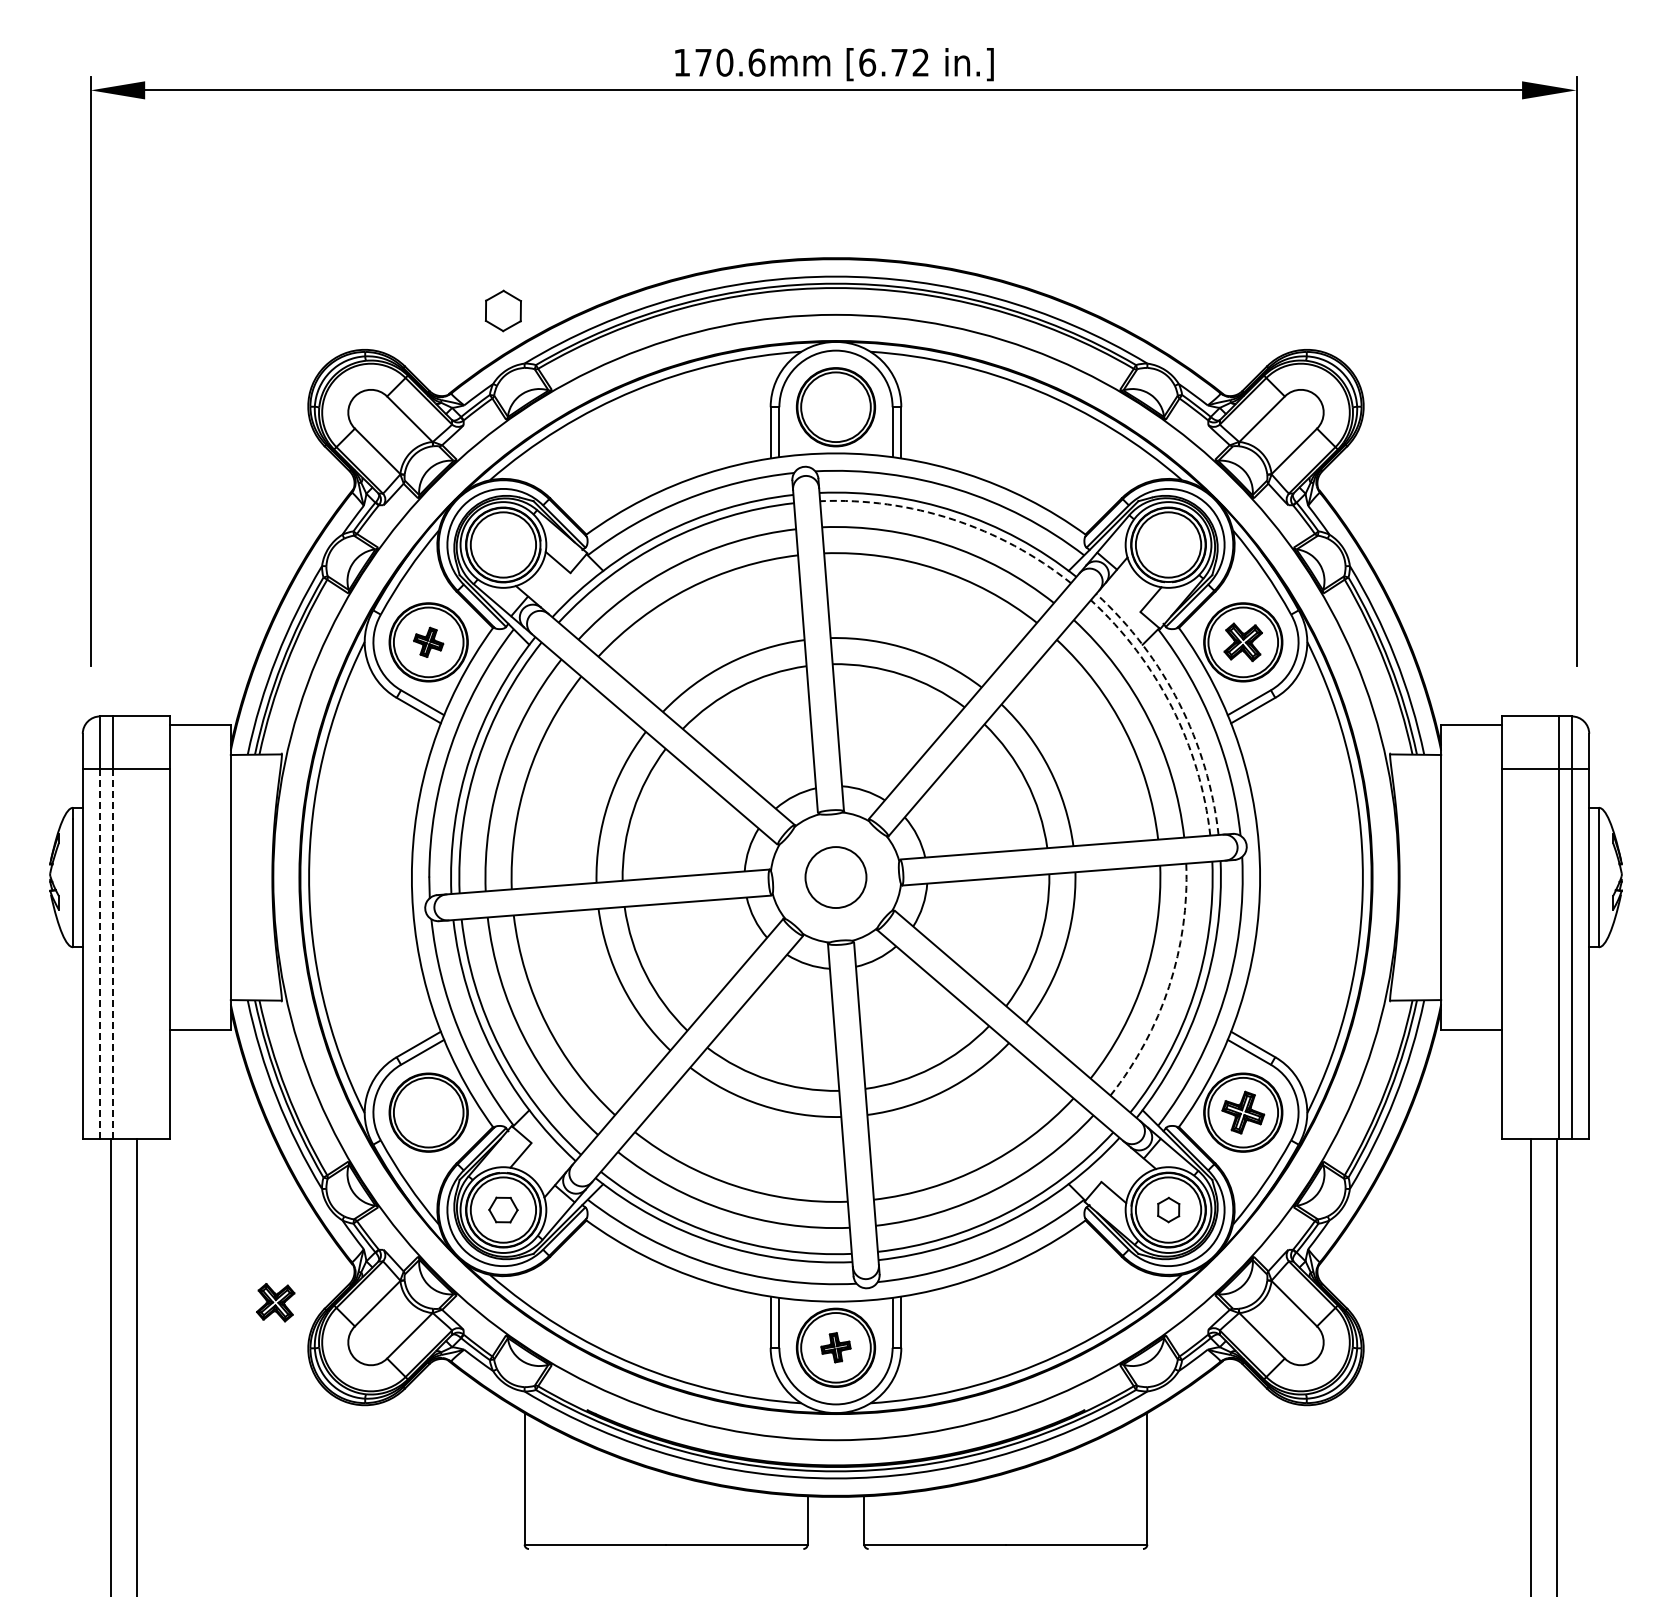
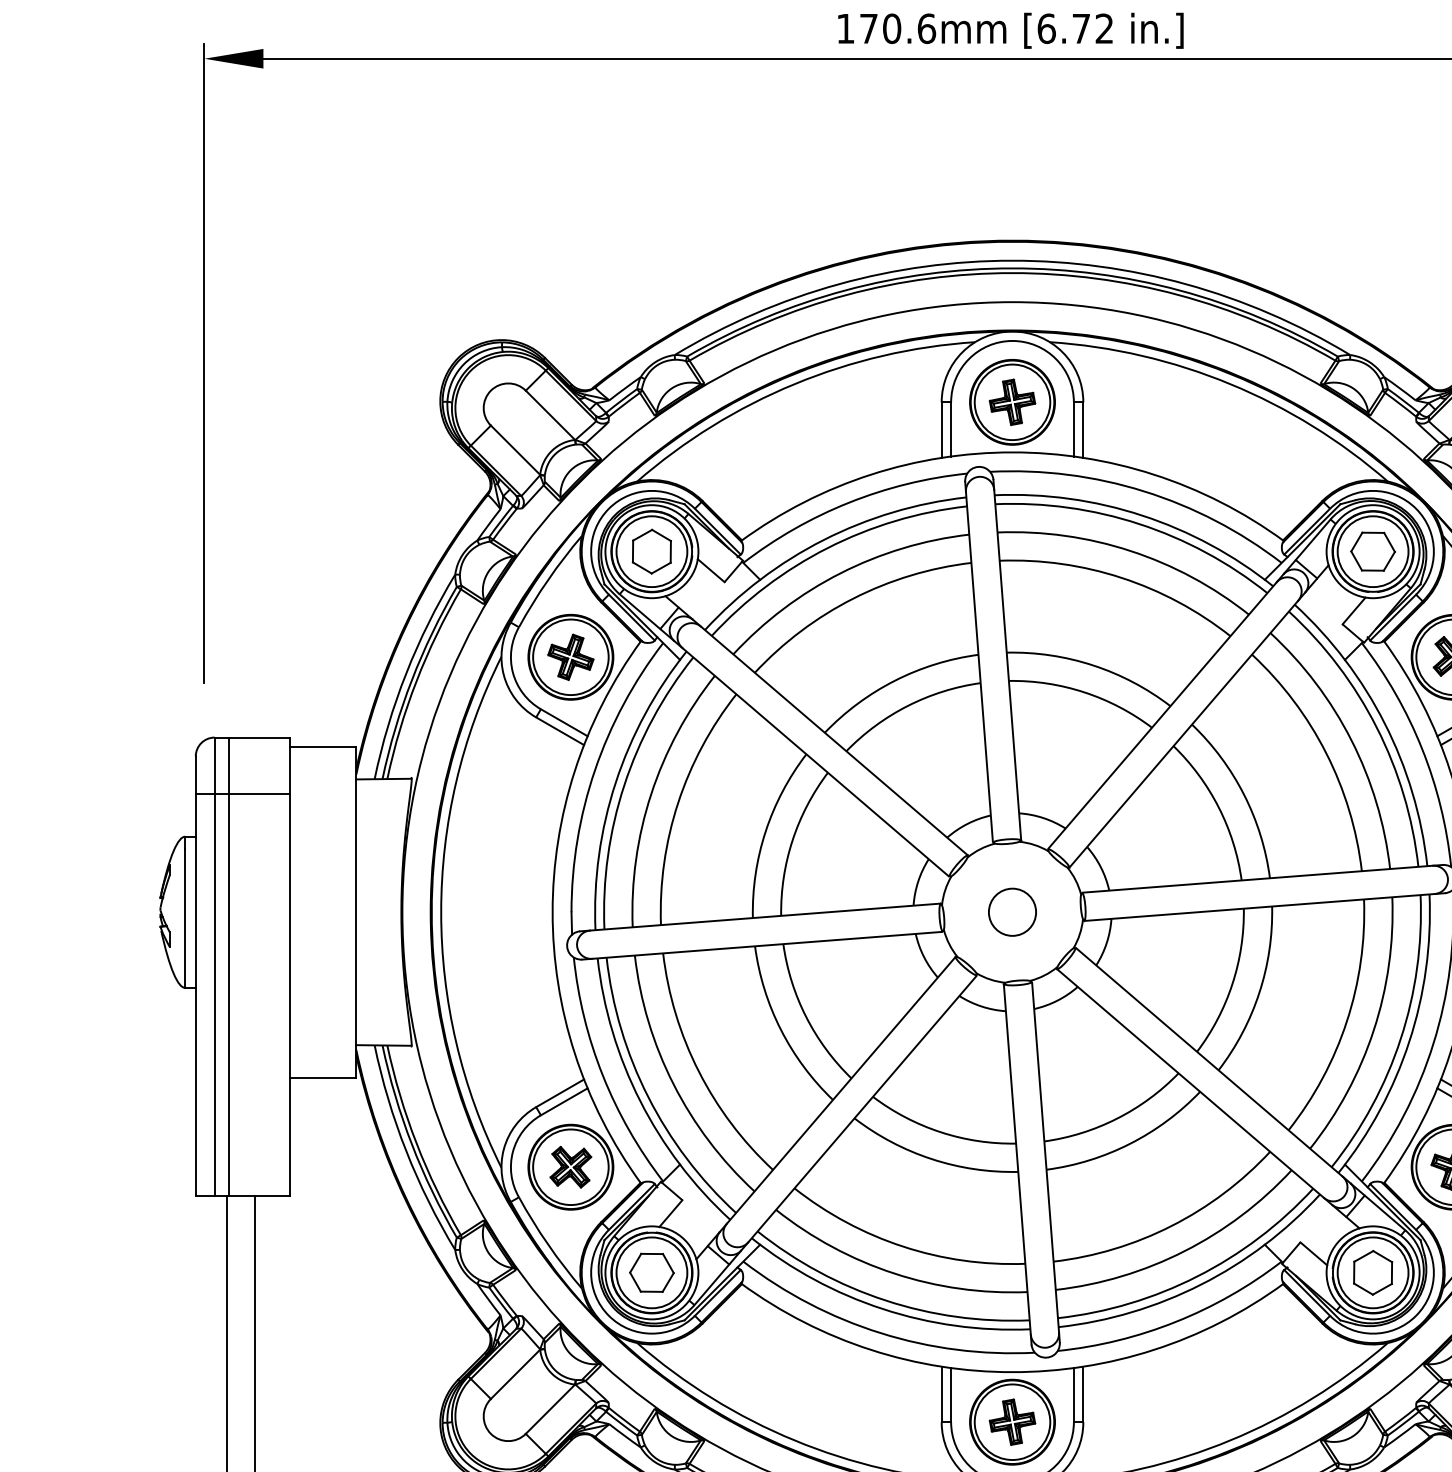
part: (502, 310) -> (650, 551), moved
part: (835, 407) -> (1011, 402), added
arc: (953, 519) -> (1139, 524), dashed -> solid
part: (1168, 544) -> (1373, 551), added
part: (428, 642) -> (570, 657), size x1.43
arc: (1179, 703) -> (1384, 723), dashed -> solid
arc: (1171, 707) -> (1376, 727), dashed -> solid
circle: (835, 877) -> (1011, 912), size x0.71
line: (113, 953) -> (229, 994), dashed -> solid
line: (100, 954) -> (215, 995), dashed -> solid
arc: (1169, 986) -> (1374, 1030), dashed -> solid
part: (503, 1209) -> (651, 1272), size x1.43
part: (1168, 1209) -> (1373, 1272), size x1.67
part: (275, 1302) -> (570, 1167), moved
part: (835, 1347) -> (1011, 1421), size x1.43

